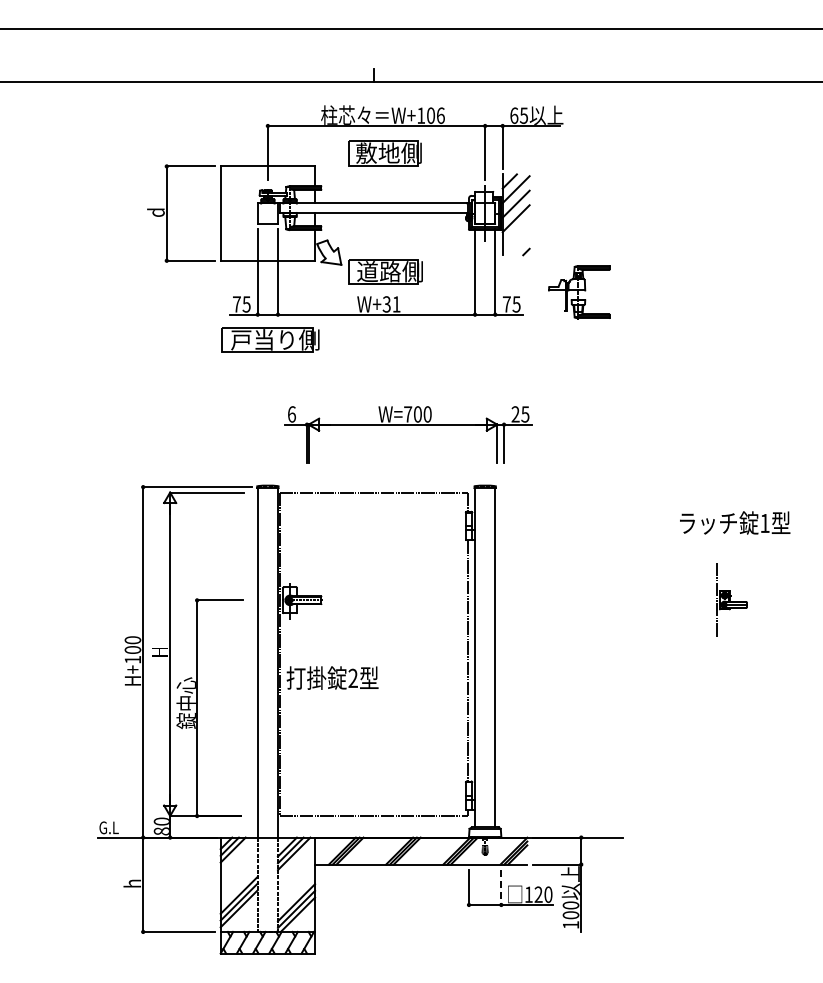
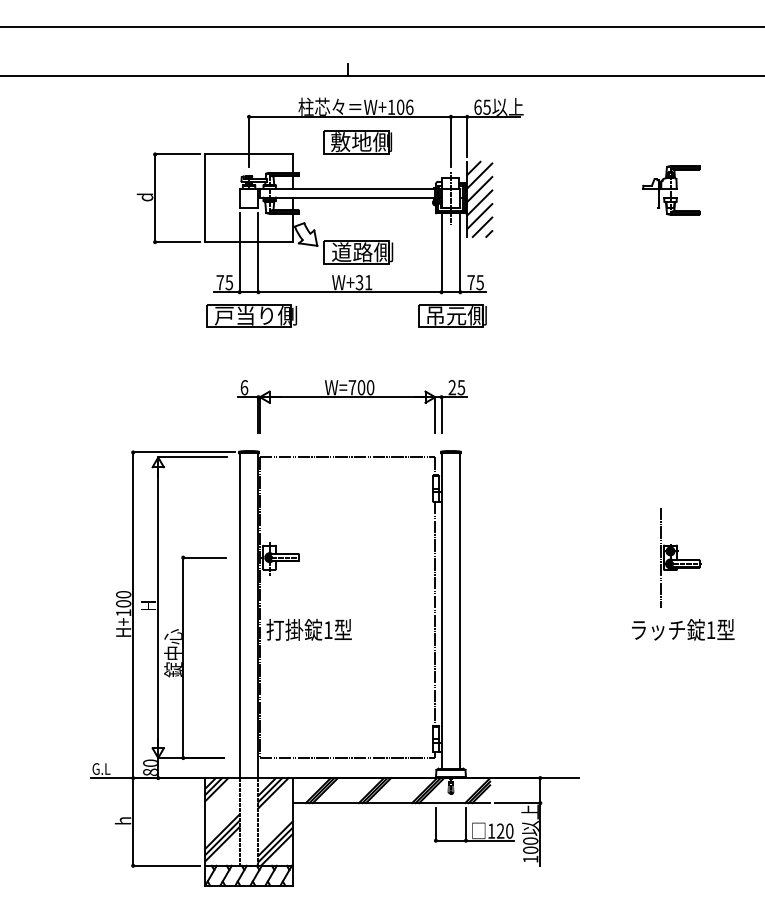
line: (515, 232) -> (479, 215), added
line: (518, 244) -> (481, 226), added
part: (579, 292) -> (671, 190), moved
part: (486, 339) -> (452, 315), added
part: (408, 425) -> (352, 397), moved
text: (735, 522) -> (683, 629), moved
part: (732, 599) -> (680, 556), size x1.43
text: (352, 677) -> (327, 629), 2 -> 1
line: (501, 887) -> (466, 824), dashed -> solid

